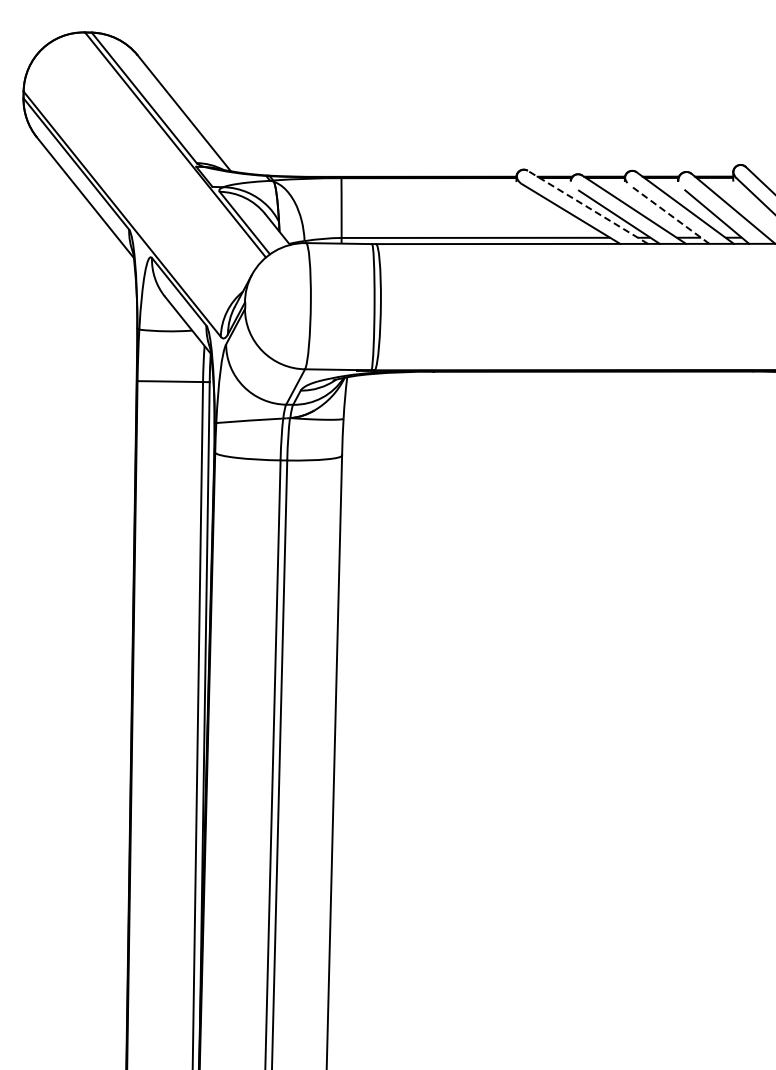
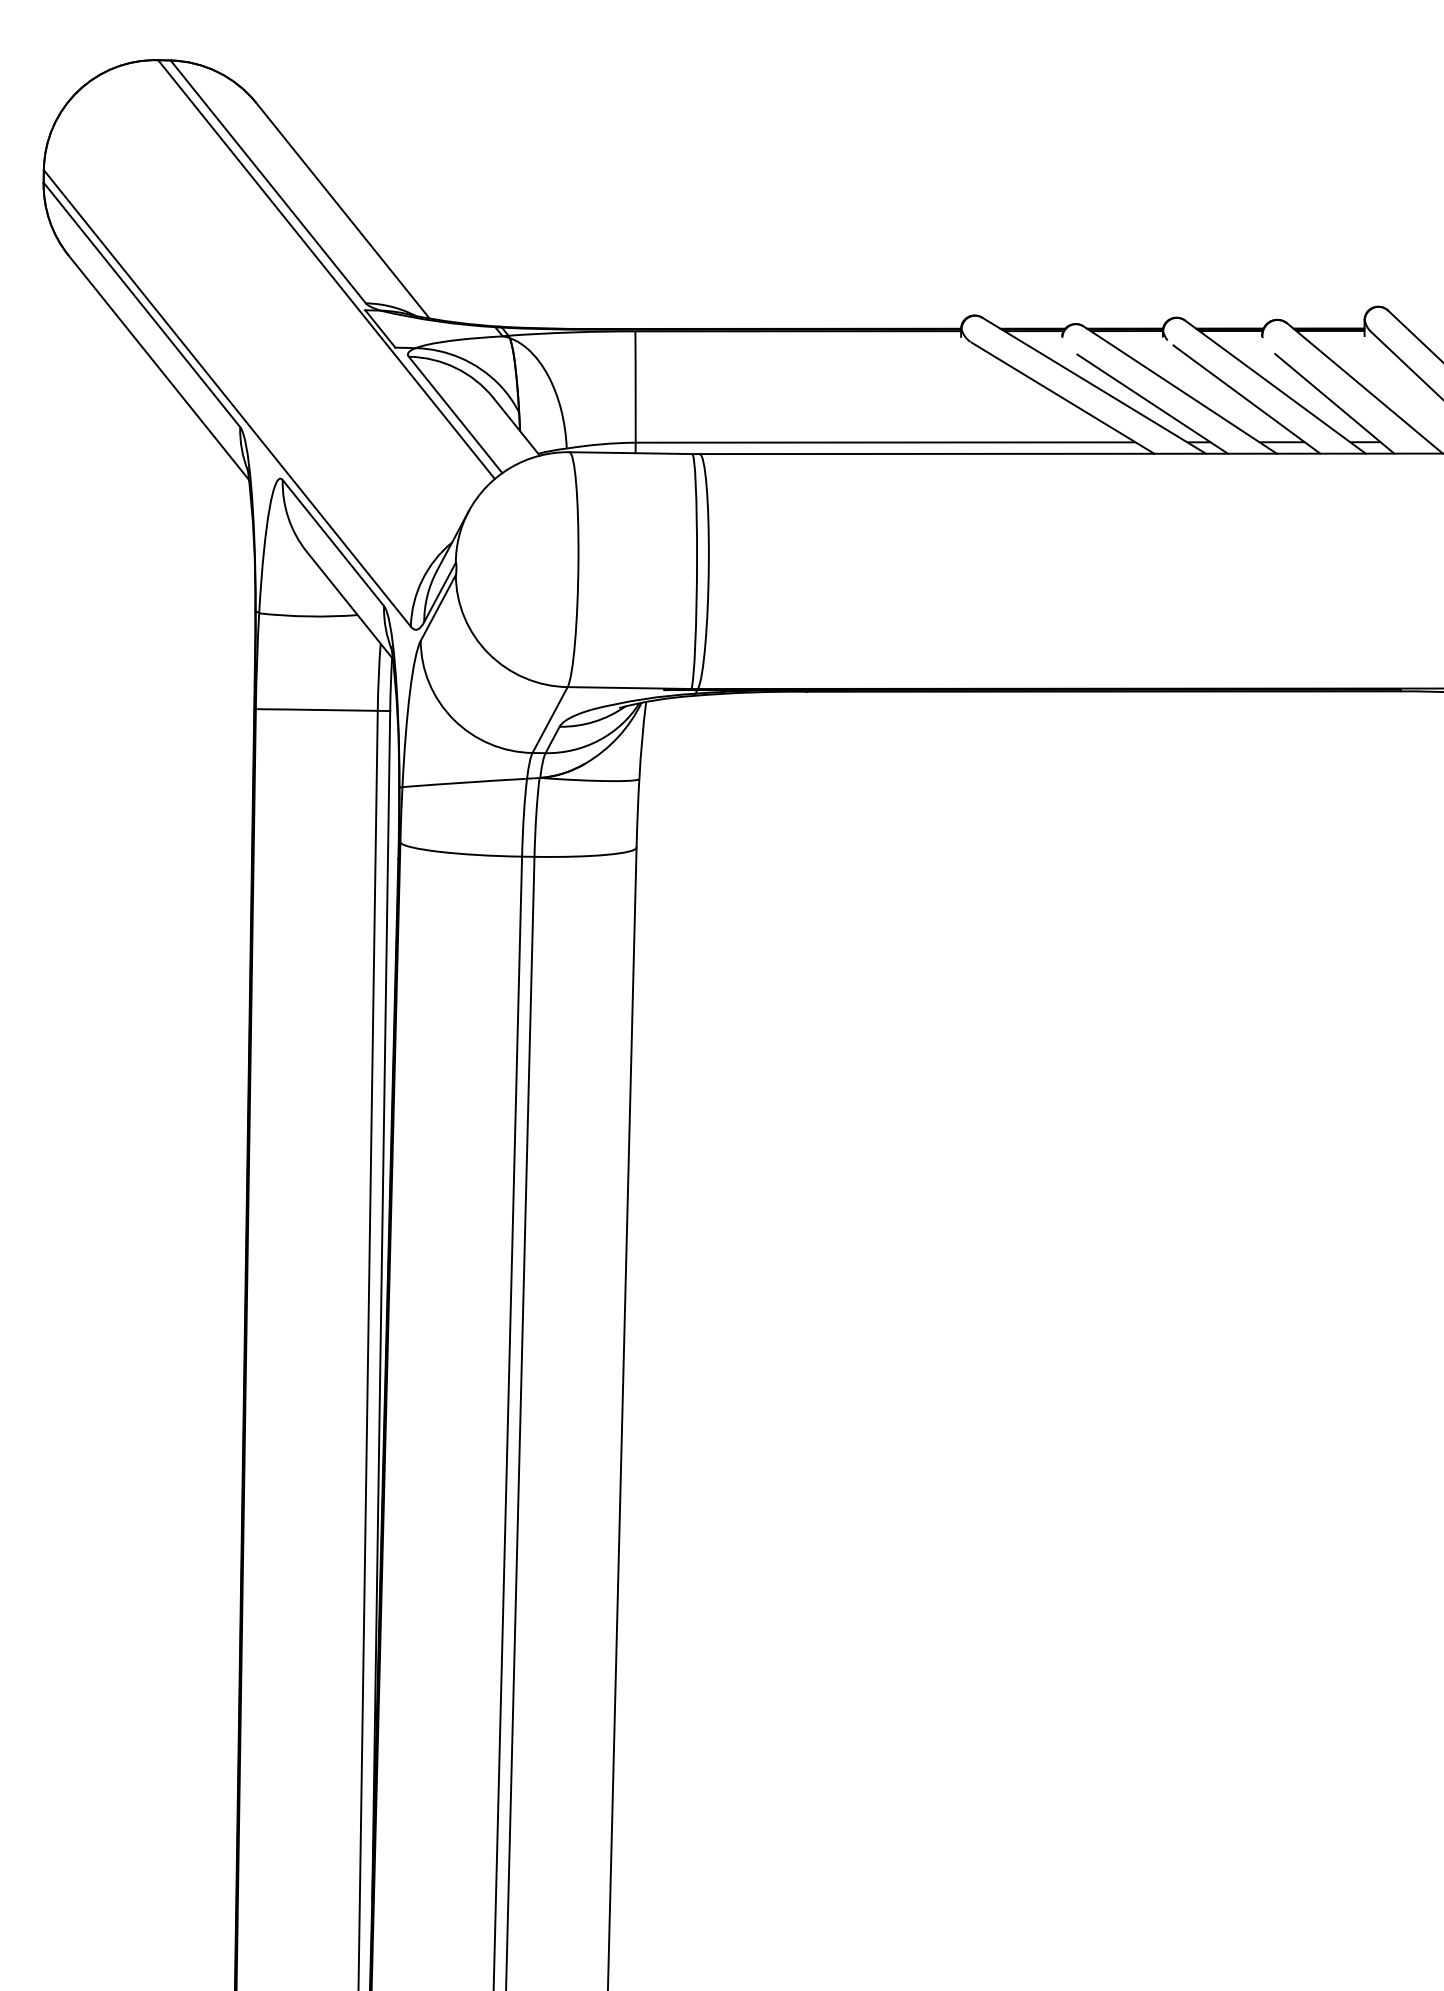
line: (587, 207) -> (1093, 385), dashed -> solid
line: (669, 214) -> (1245, 398), dashed -> solid

